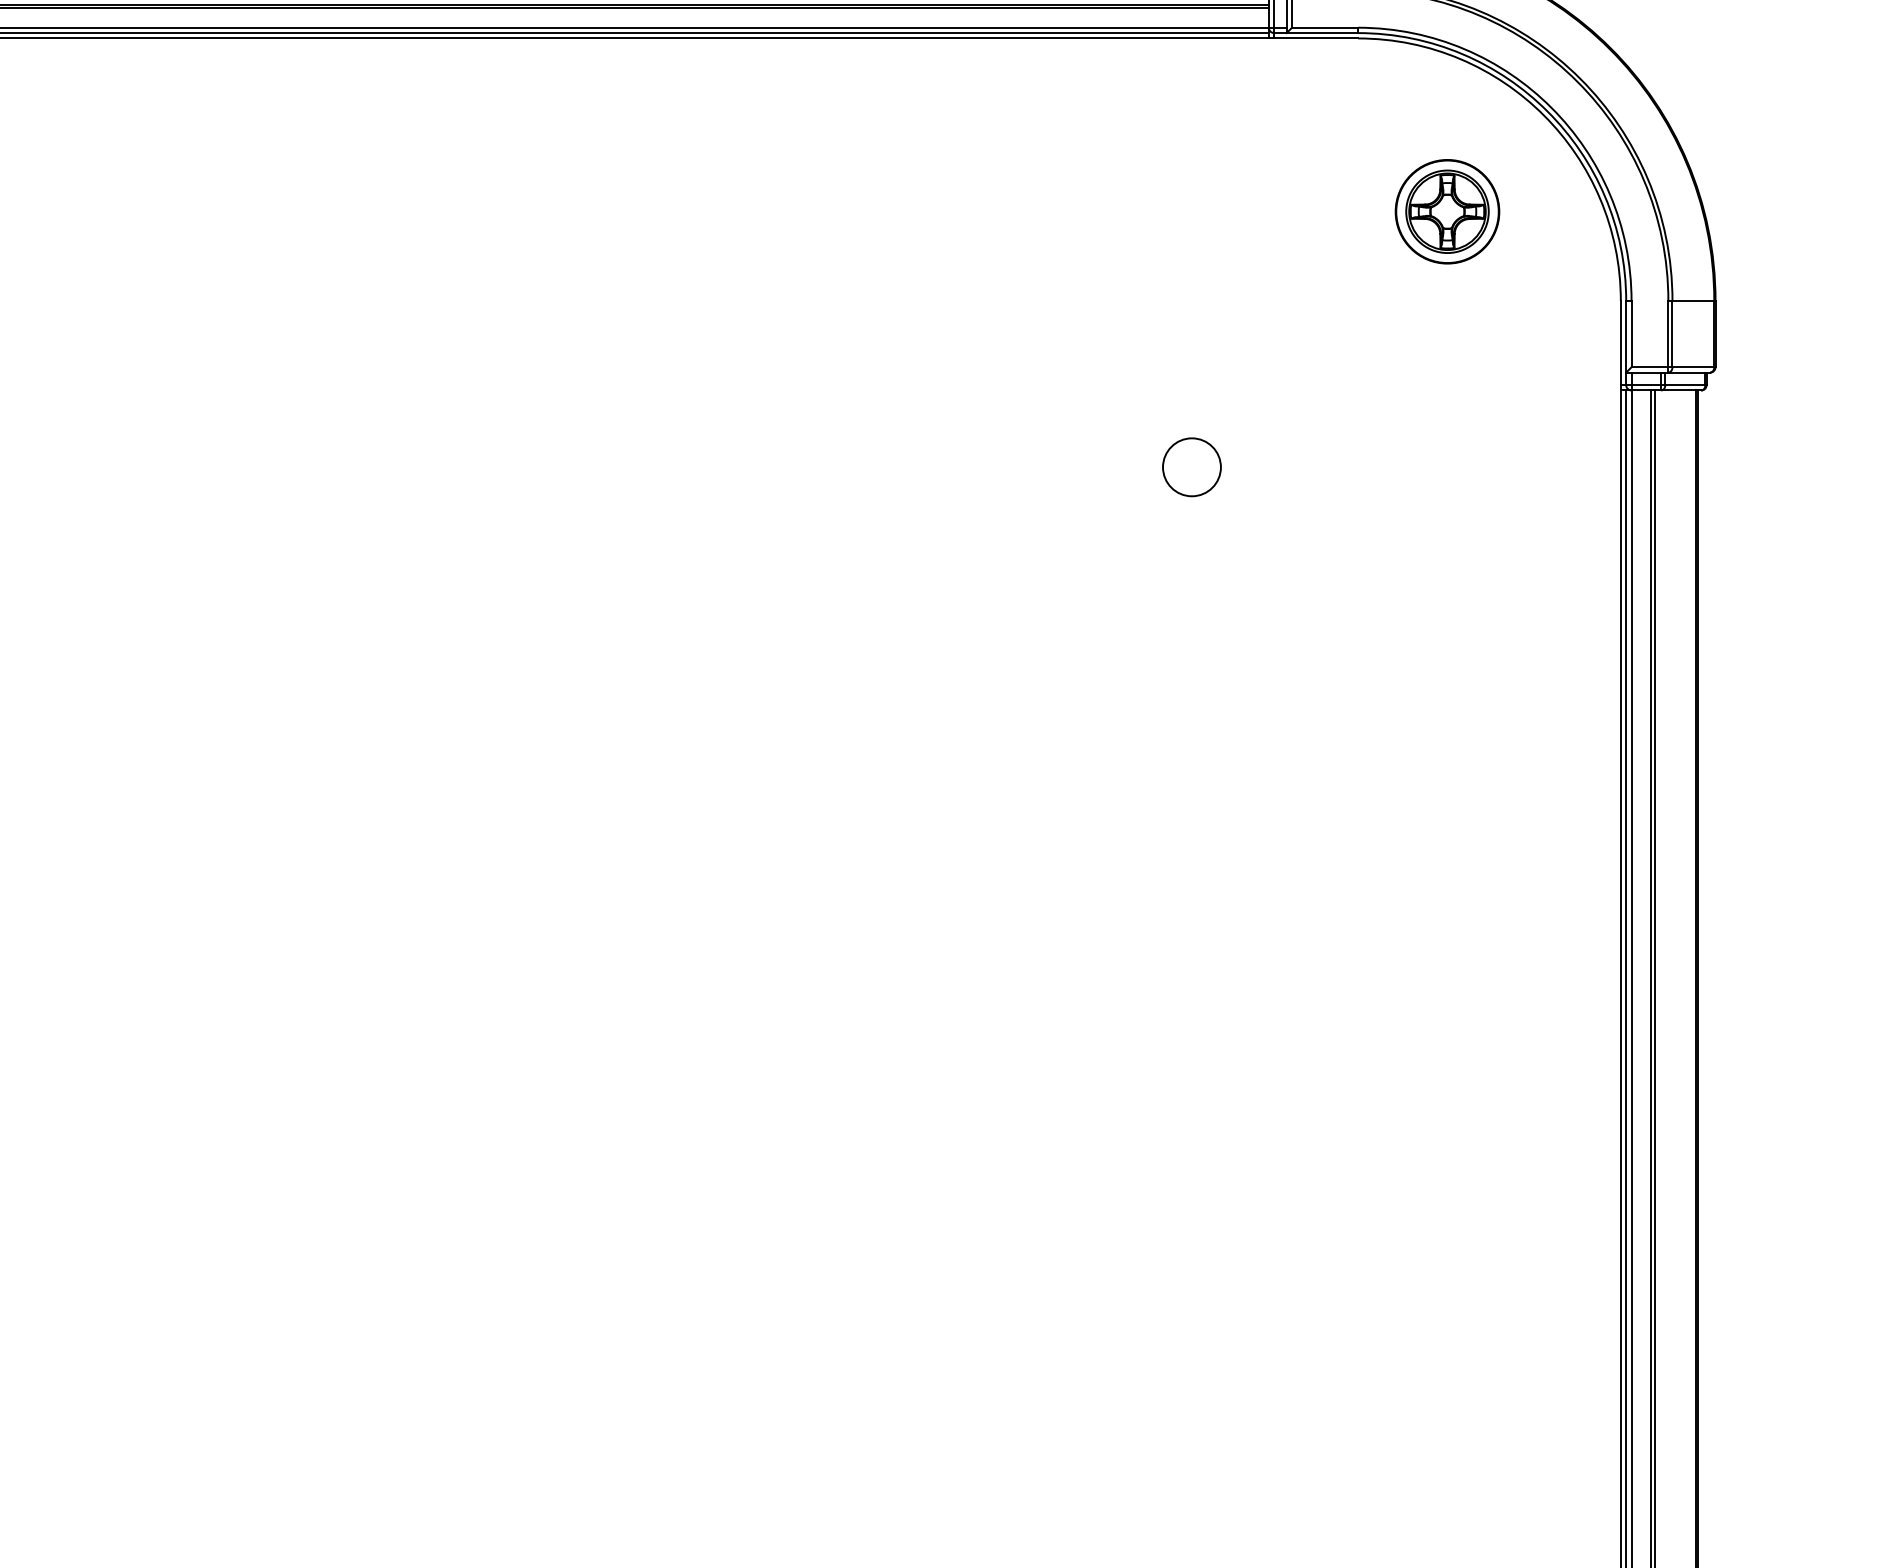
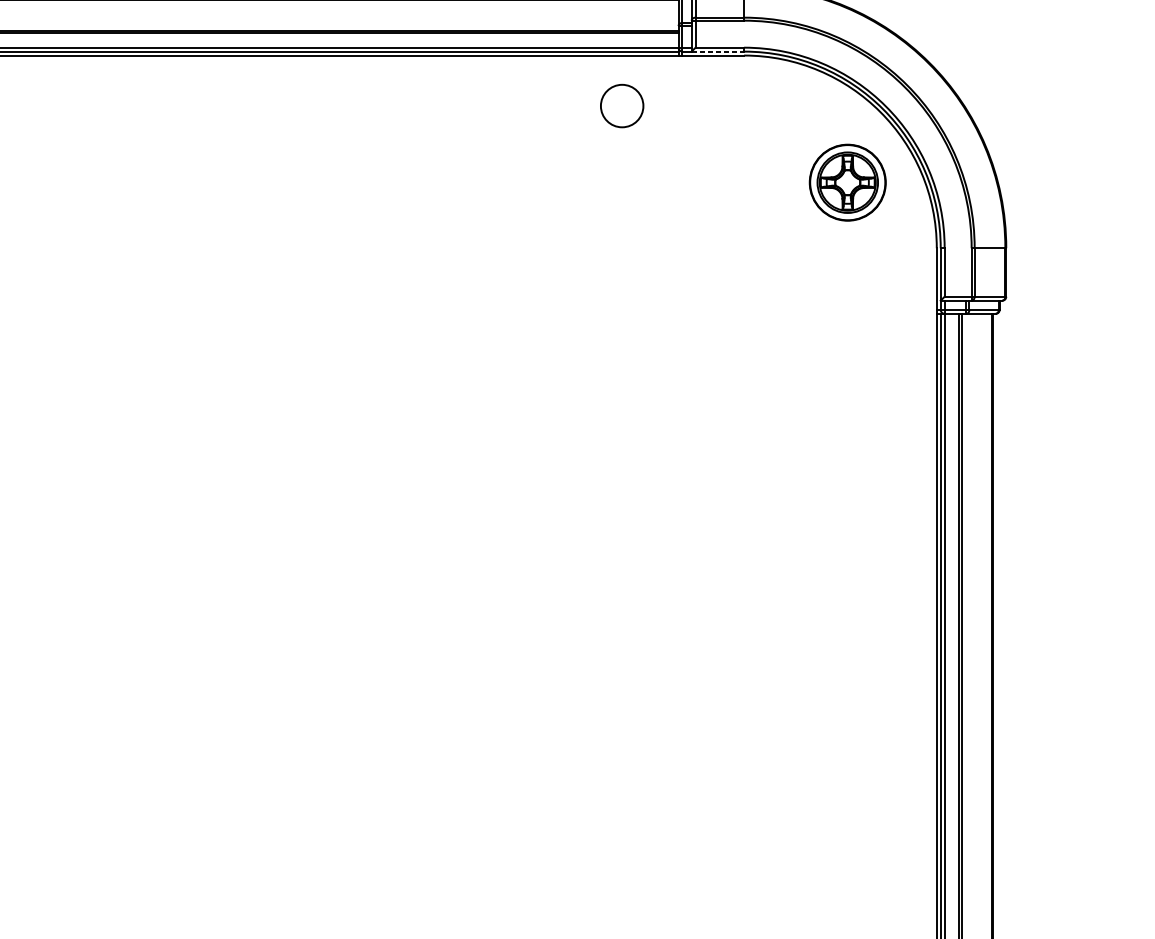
line: (1322, 33) -> (717, 51), solid -> dashed
part: (1447, 211) -> (847, 182), moved
circle: (1191, 467) -> (621, 106), moved

